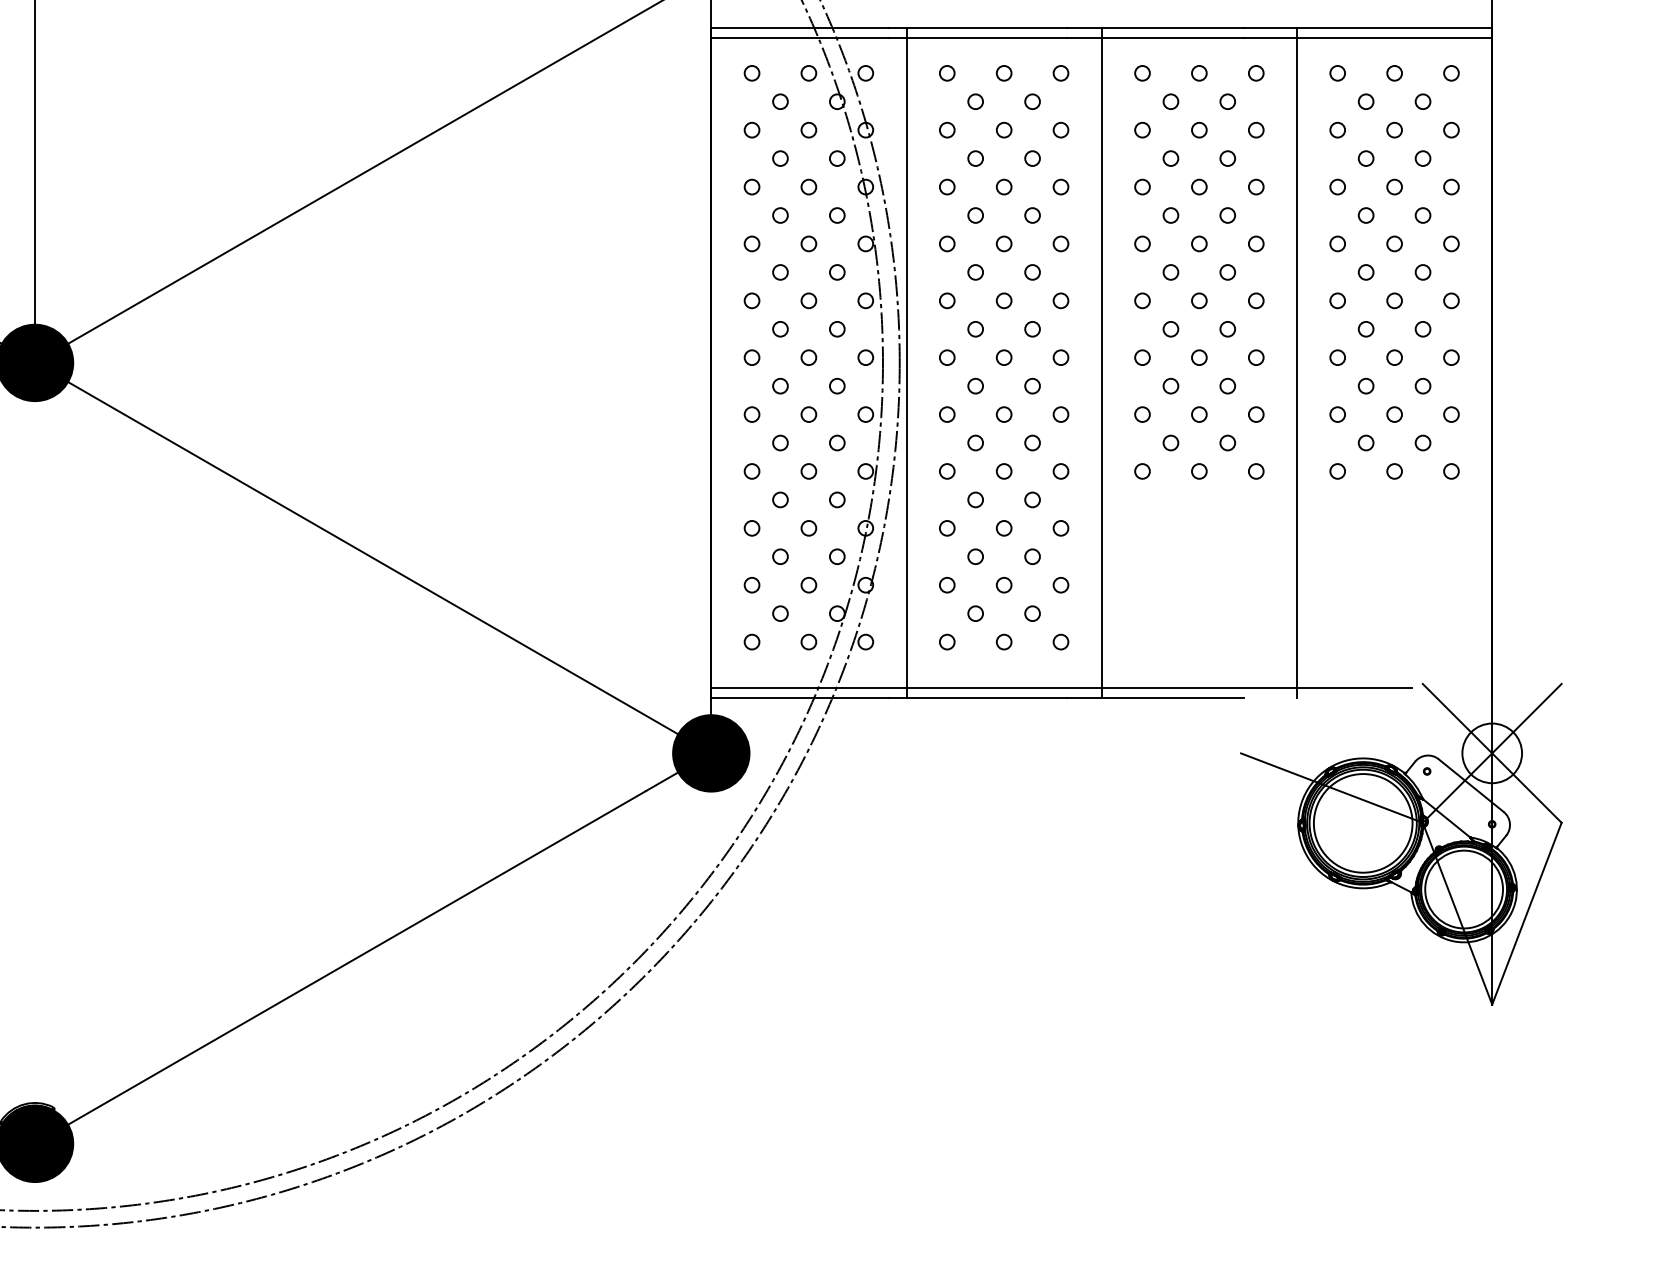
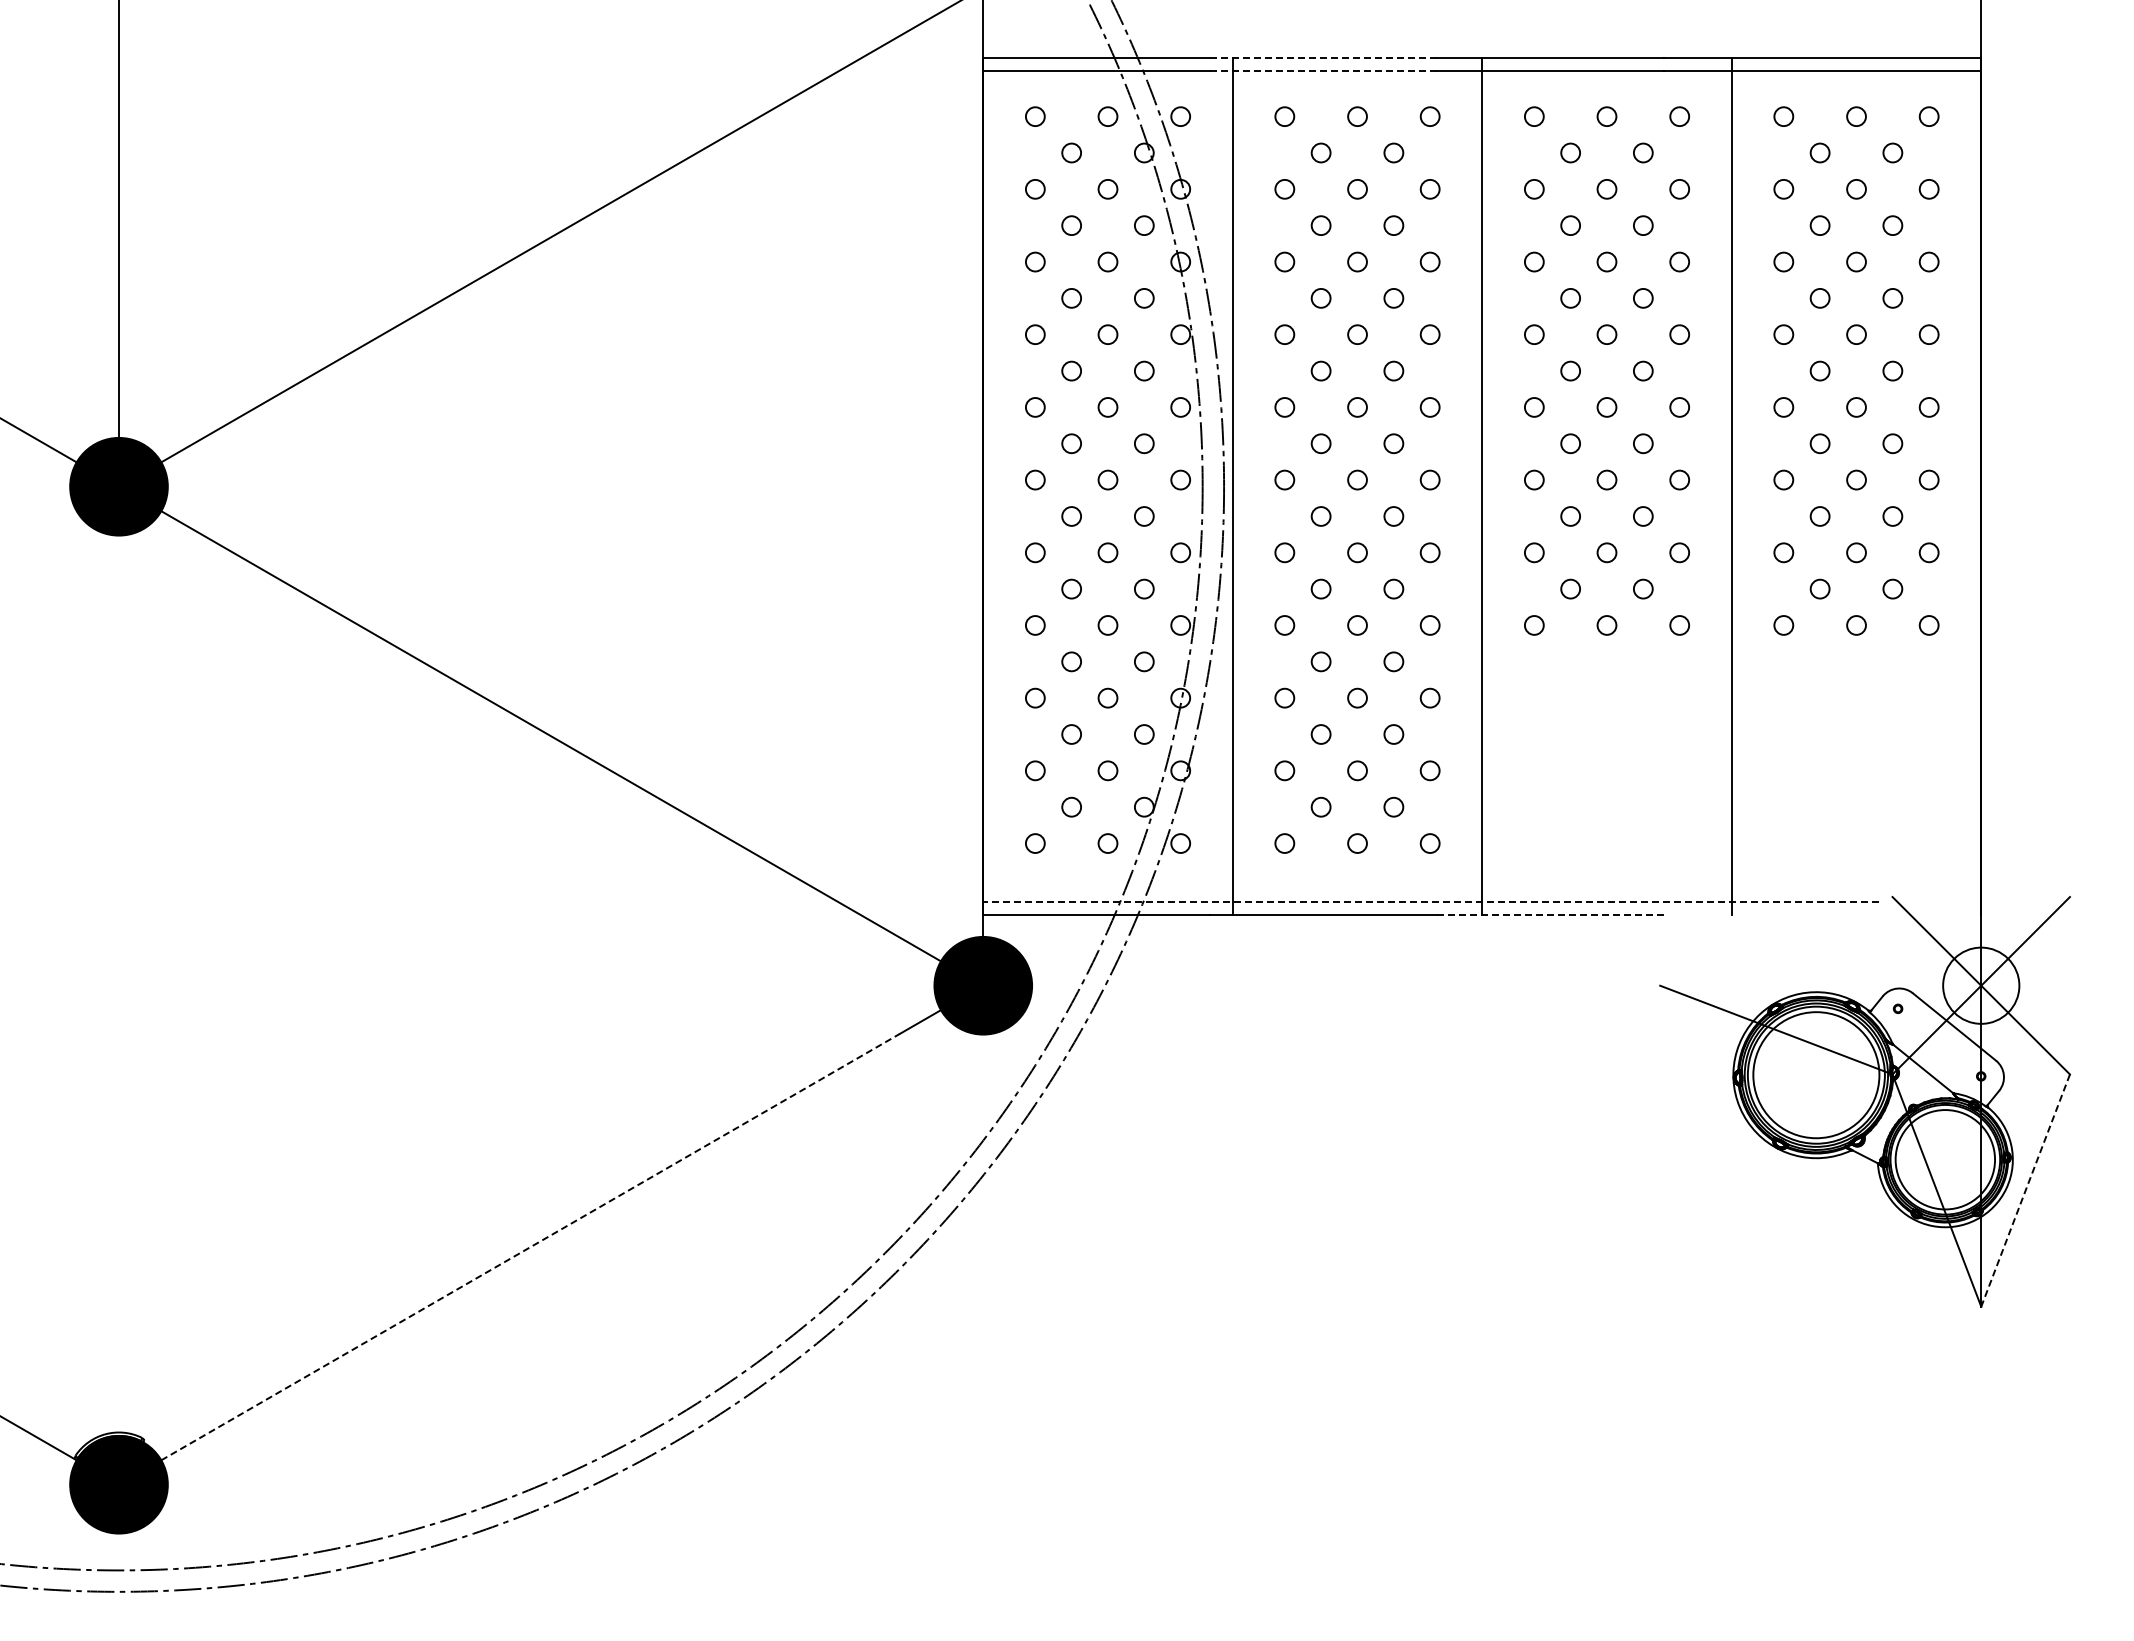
line: (977, 27) -> (1323, 58), solid -> dashed
line: (977, 37) -> (1323, 71), solid -> dashed
line: (1062, 688) -> (1431, 902), solid -> dashed
line: (1155, 698) -> (1550, 915), solid -> dashed
line: (1526, 914) -> (2025, 1191), solid -> dashed
line: (357, 957) -> (530, 1246), solid -> dashed

